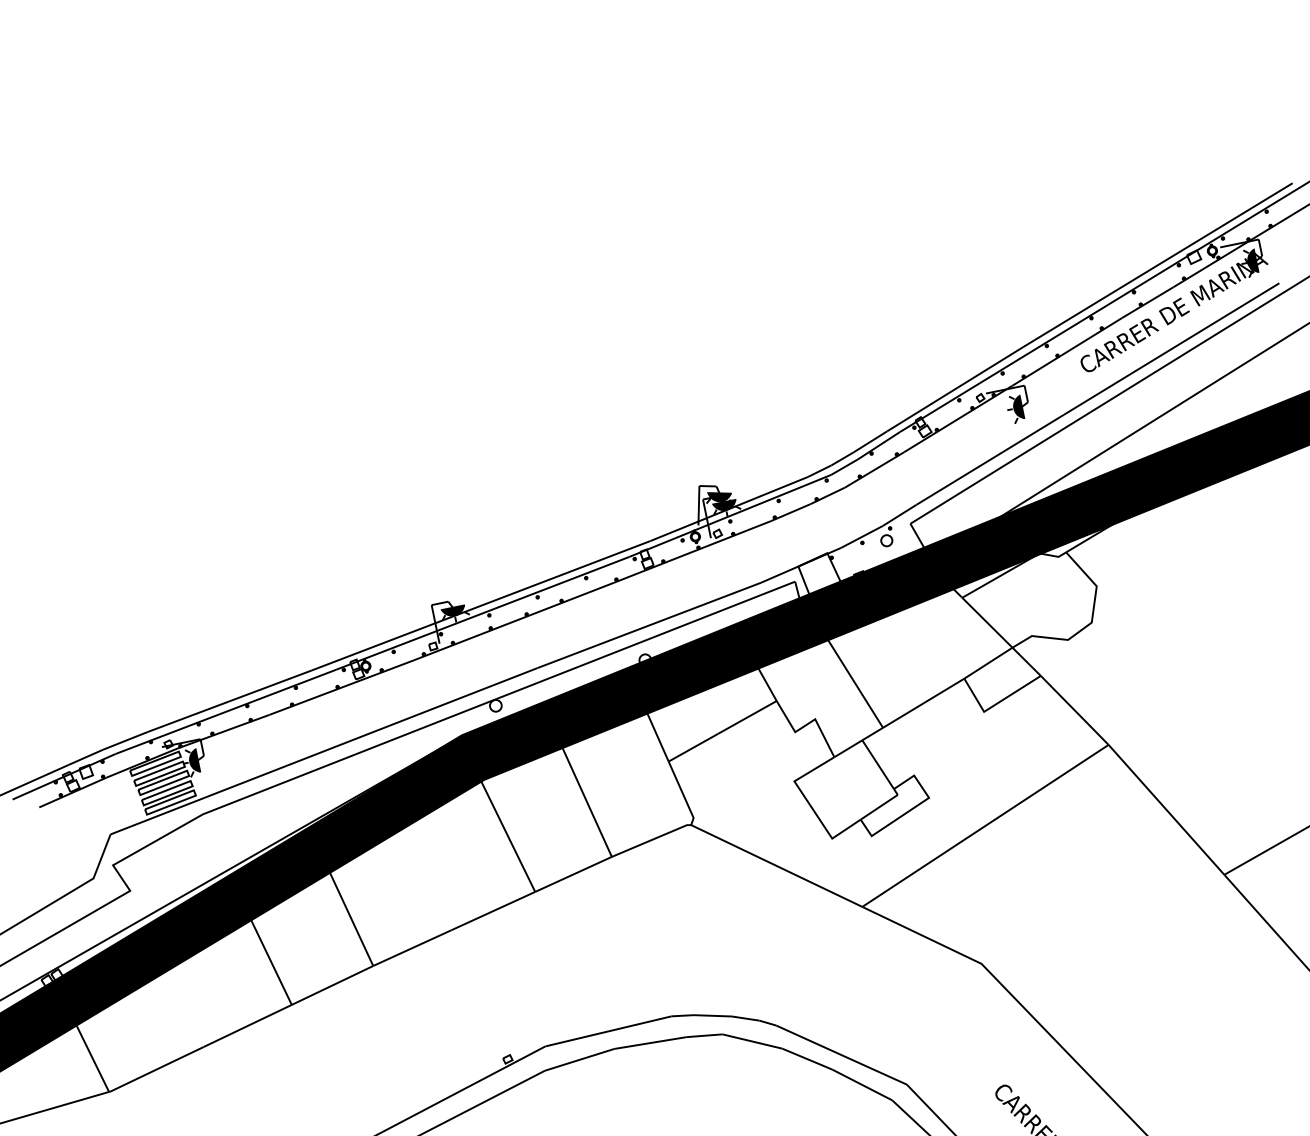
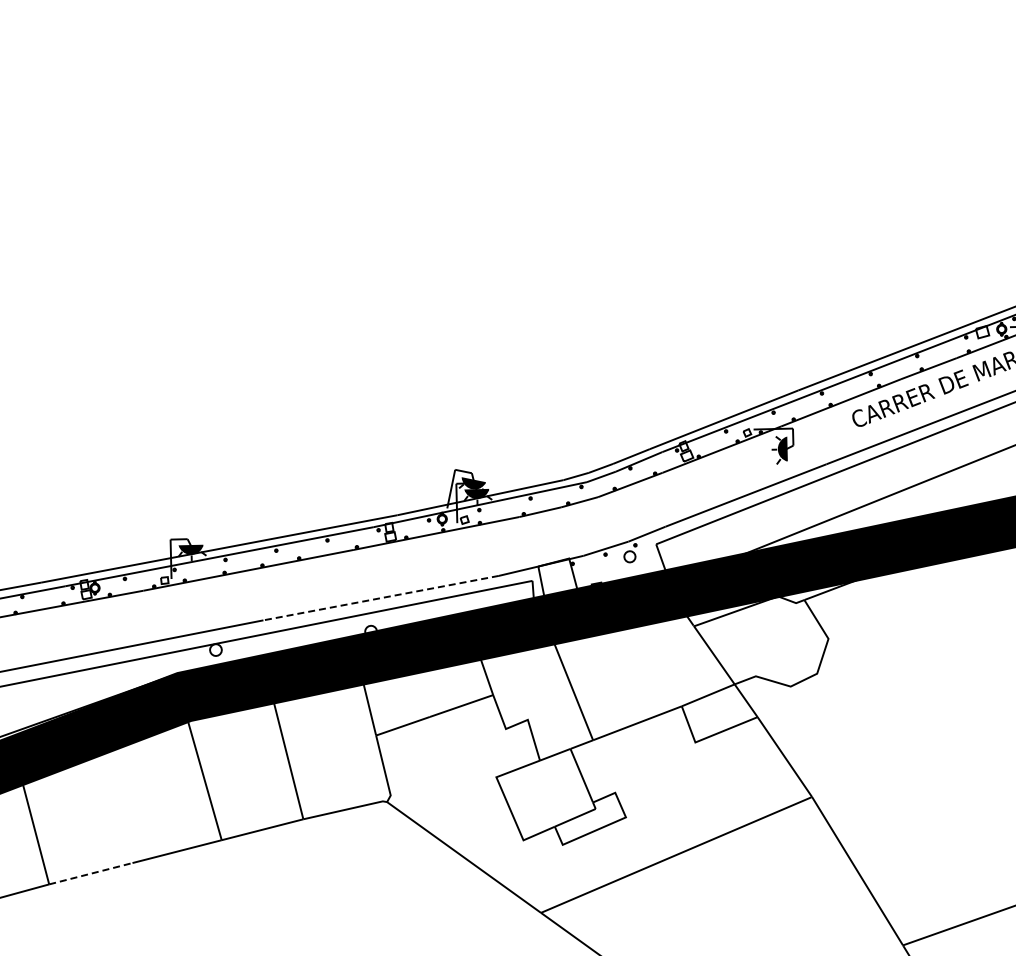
line: (649, 625) -> (381, 598), solid -> dashed
line: (412, 947) -> (91, 873), solid -> dashed

